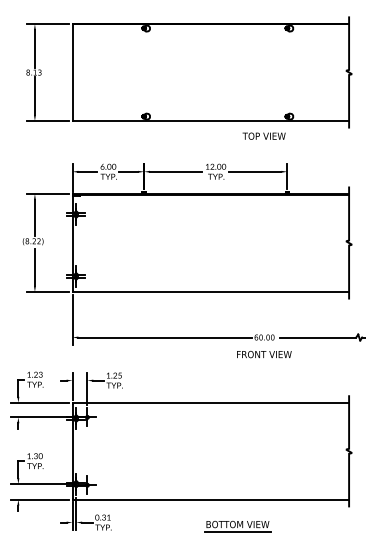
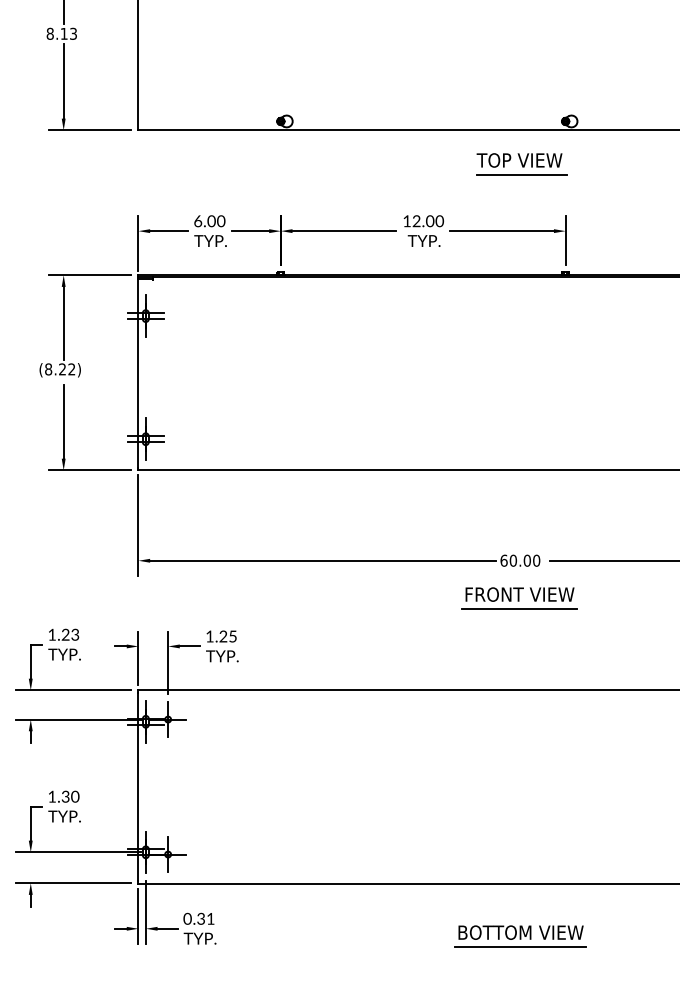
line: (264, 143) -> (520, 174), added
line: (264, 361) -> (520, 608), added
part: (237, 526) -> (520, 936), moved

